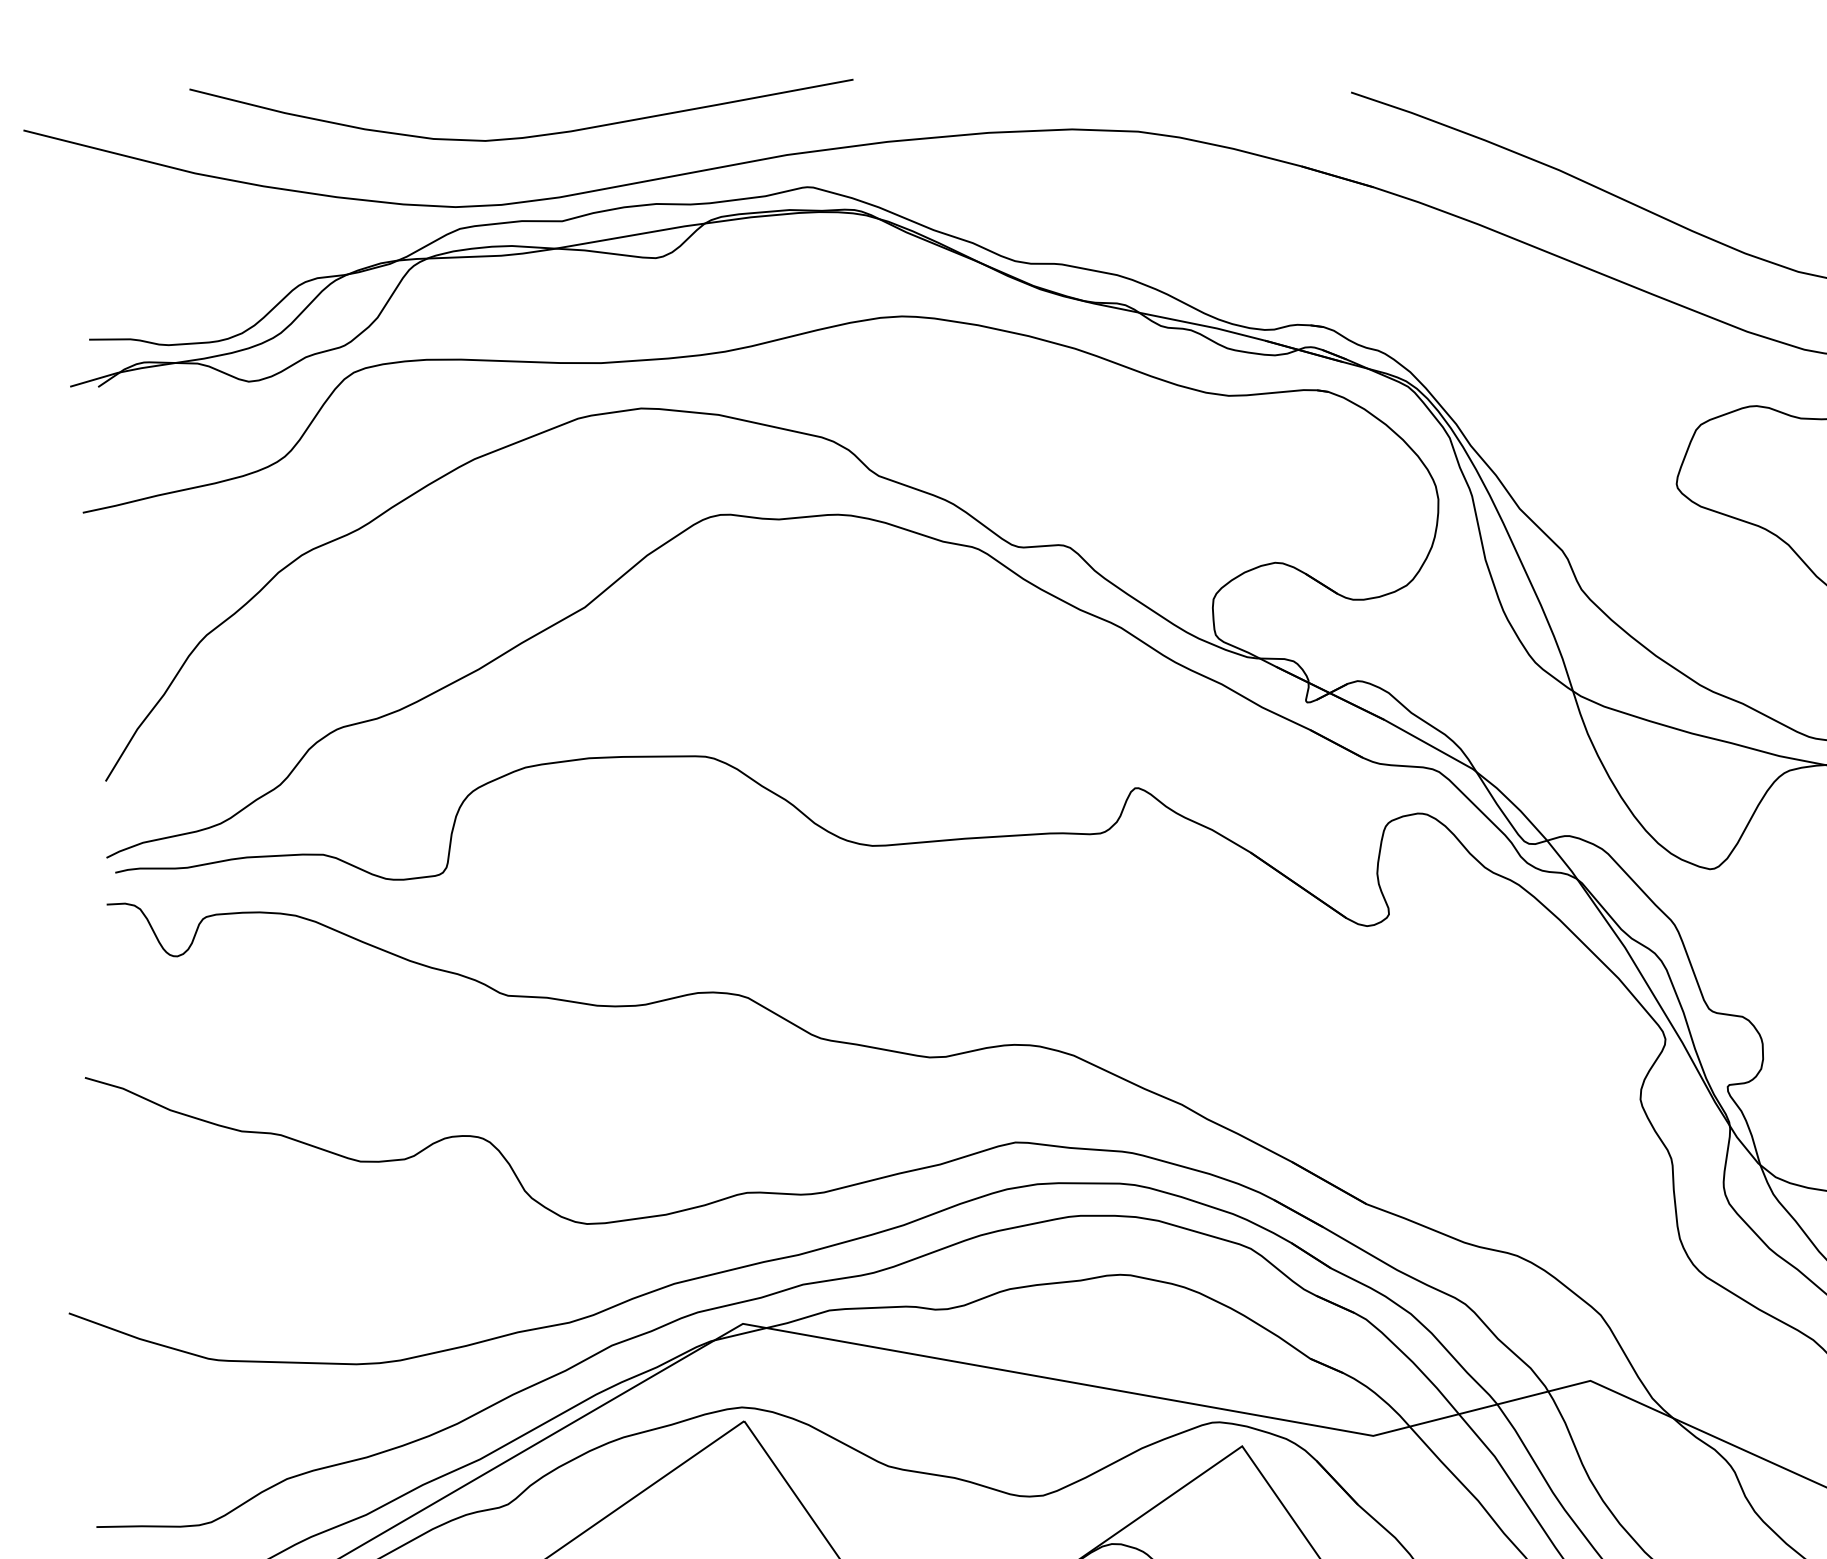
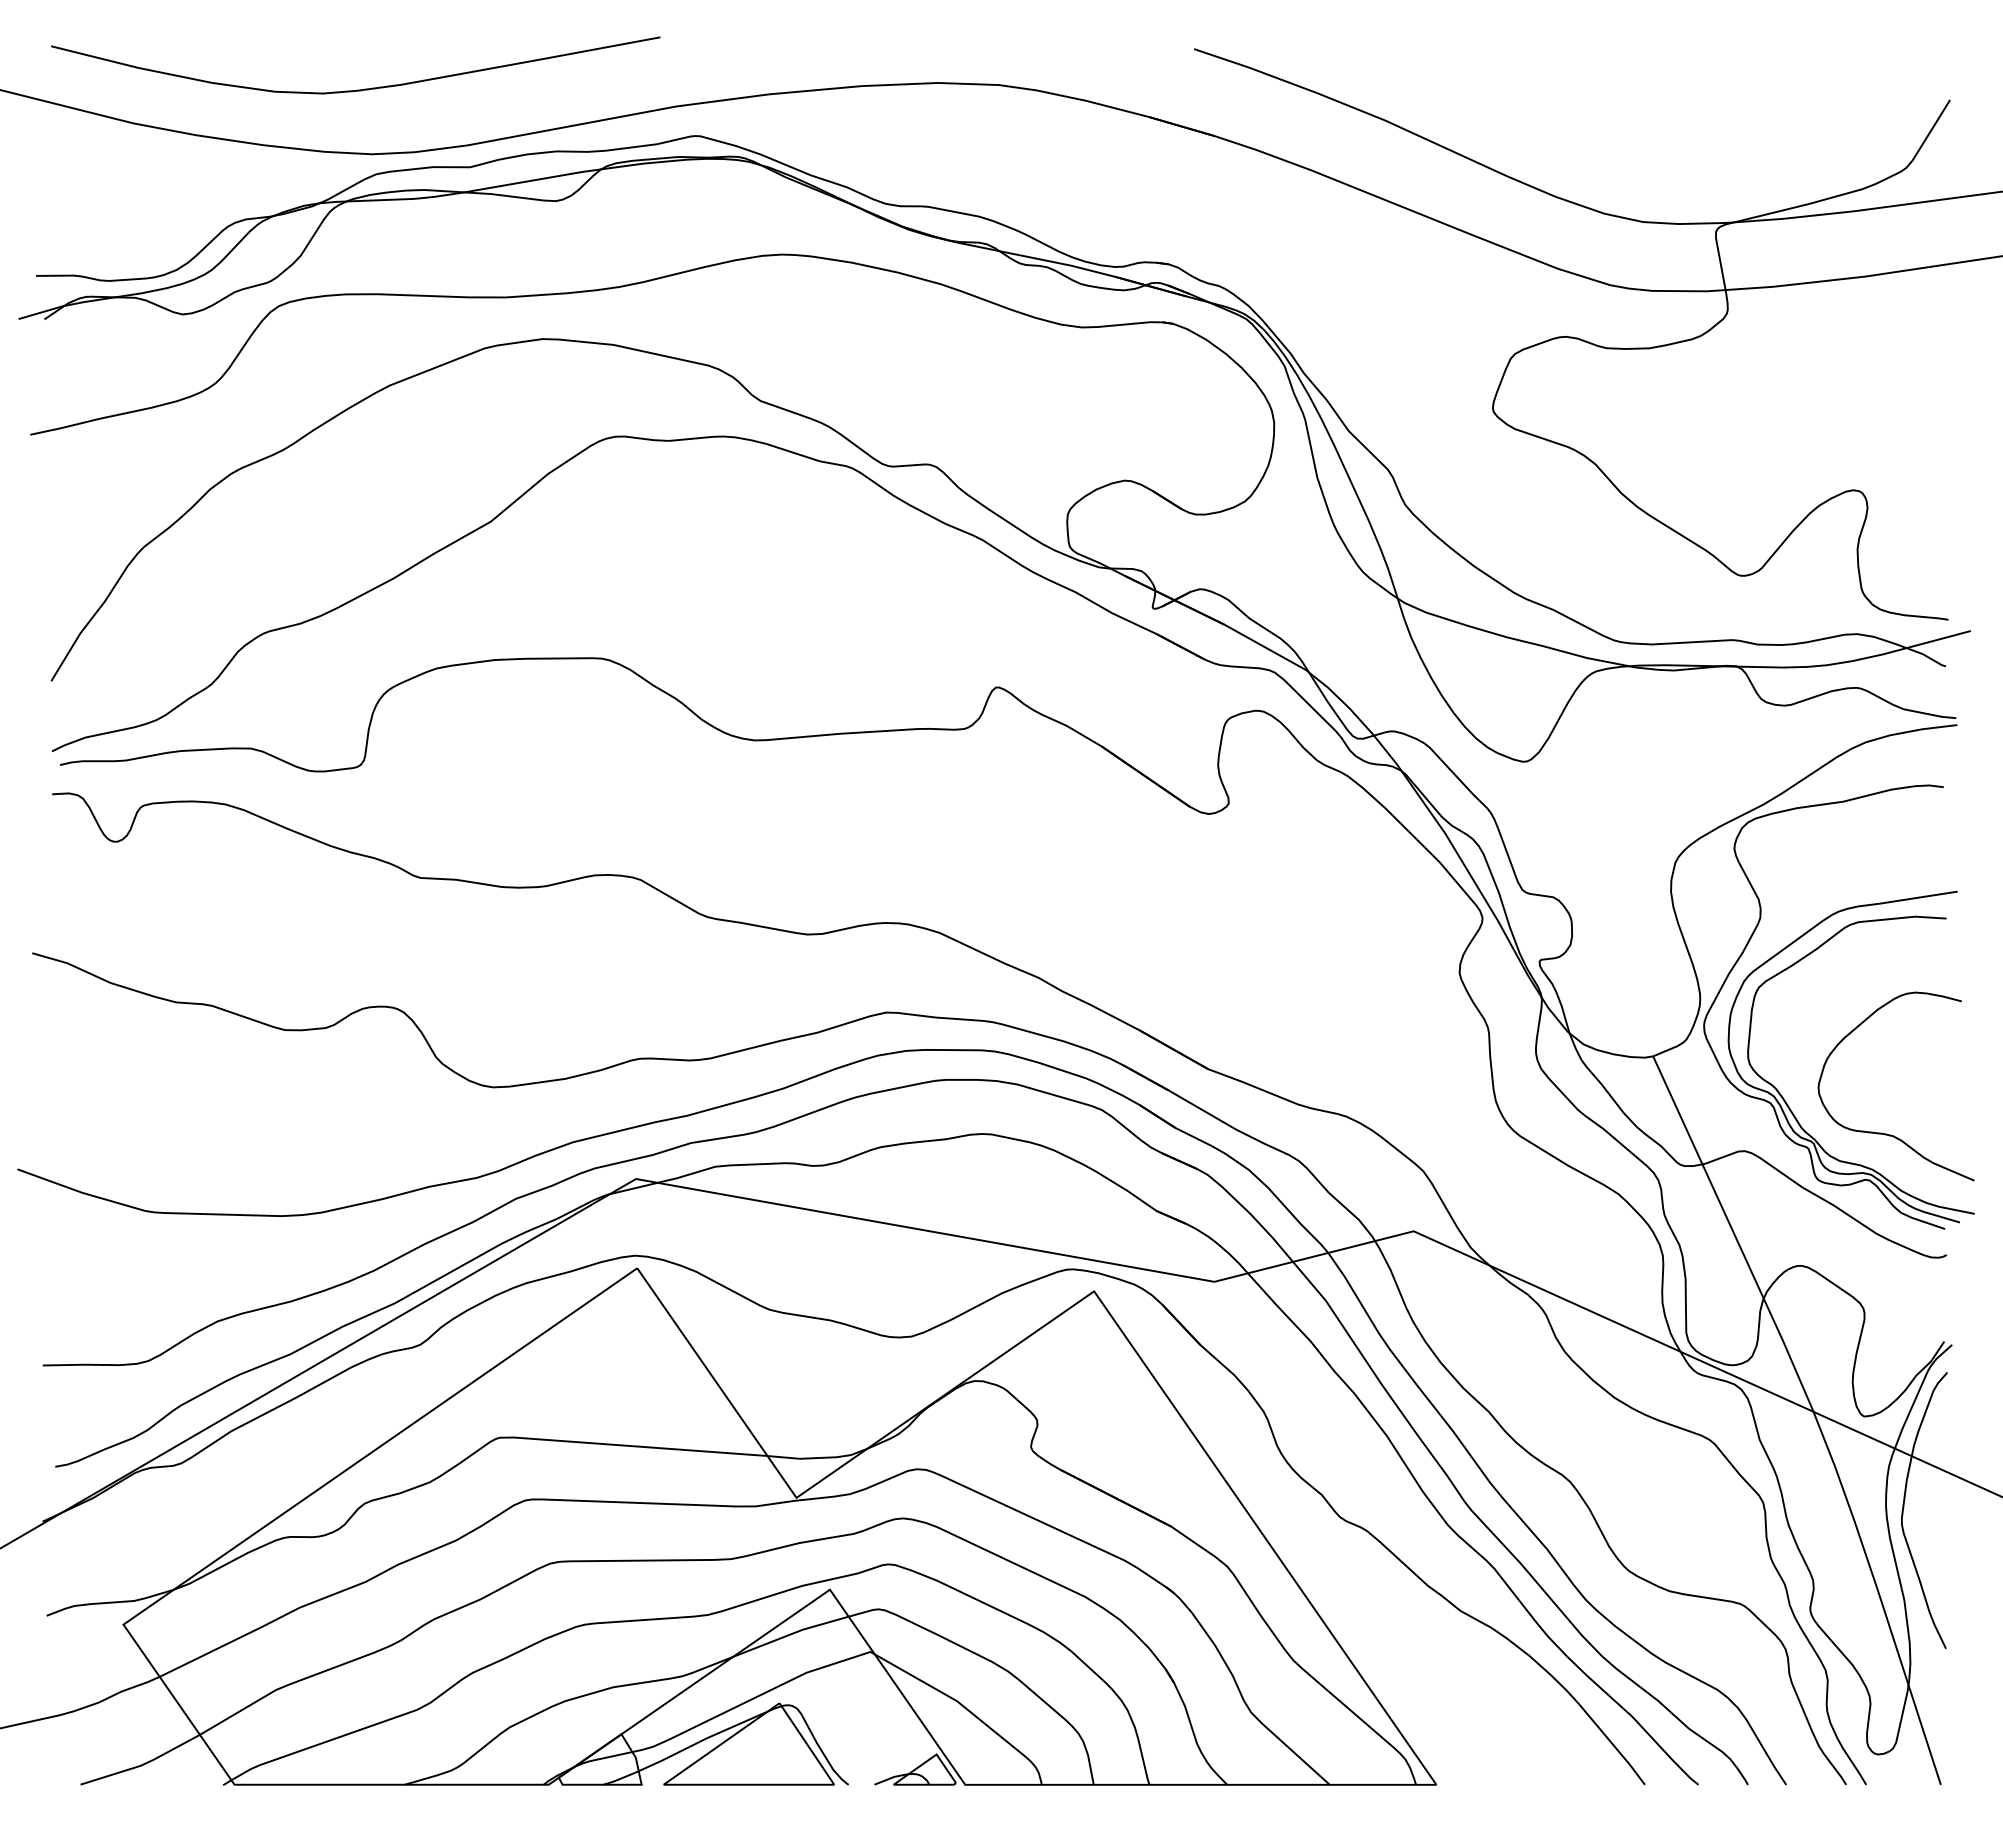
curve: (523, 136) -> (357, 89), moved

